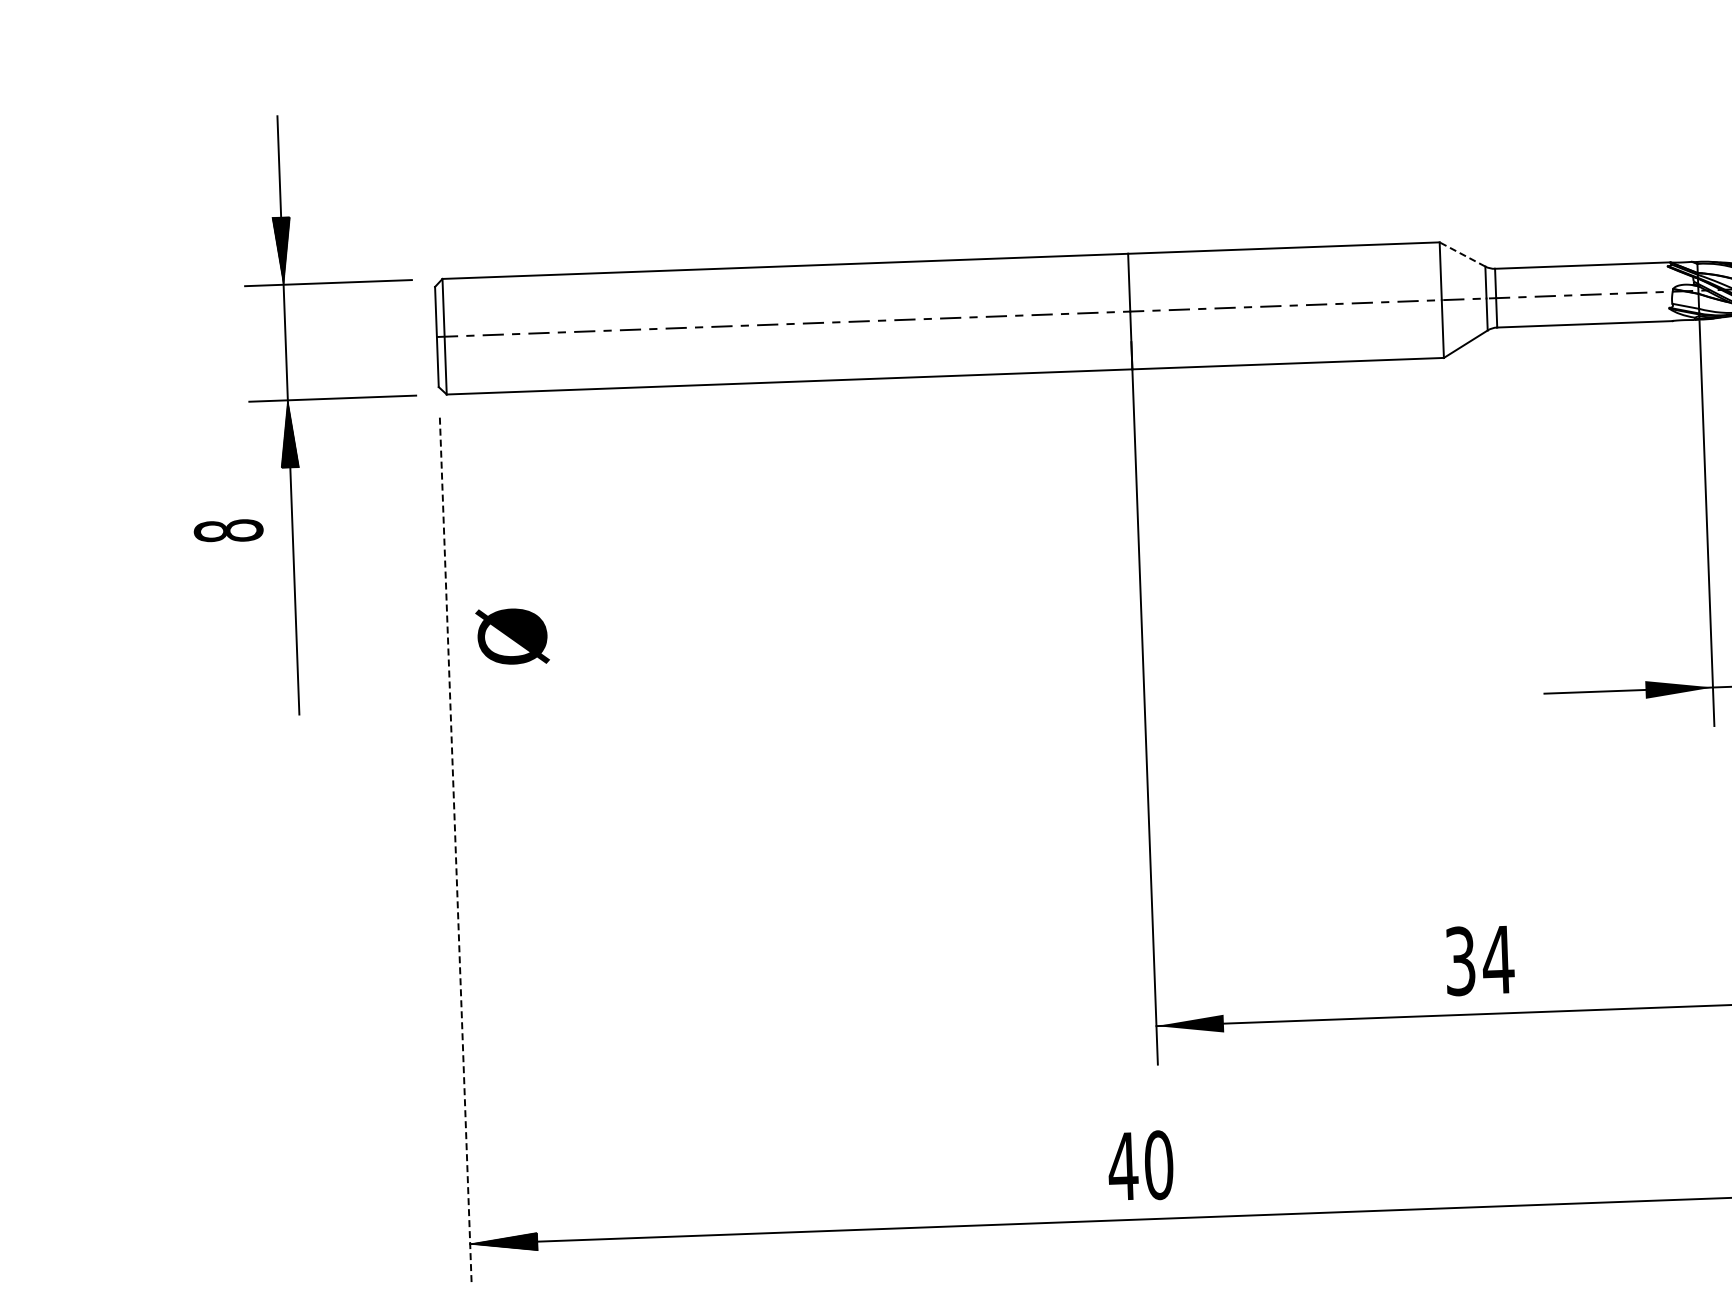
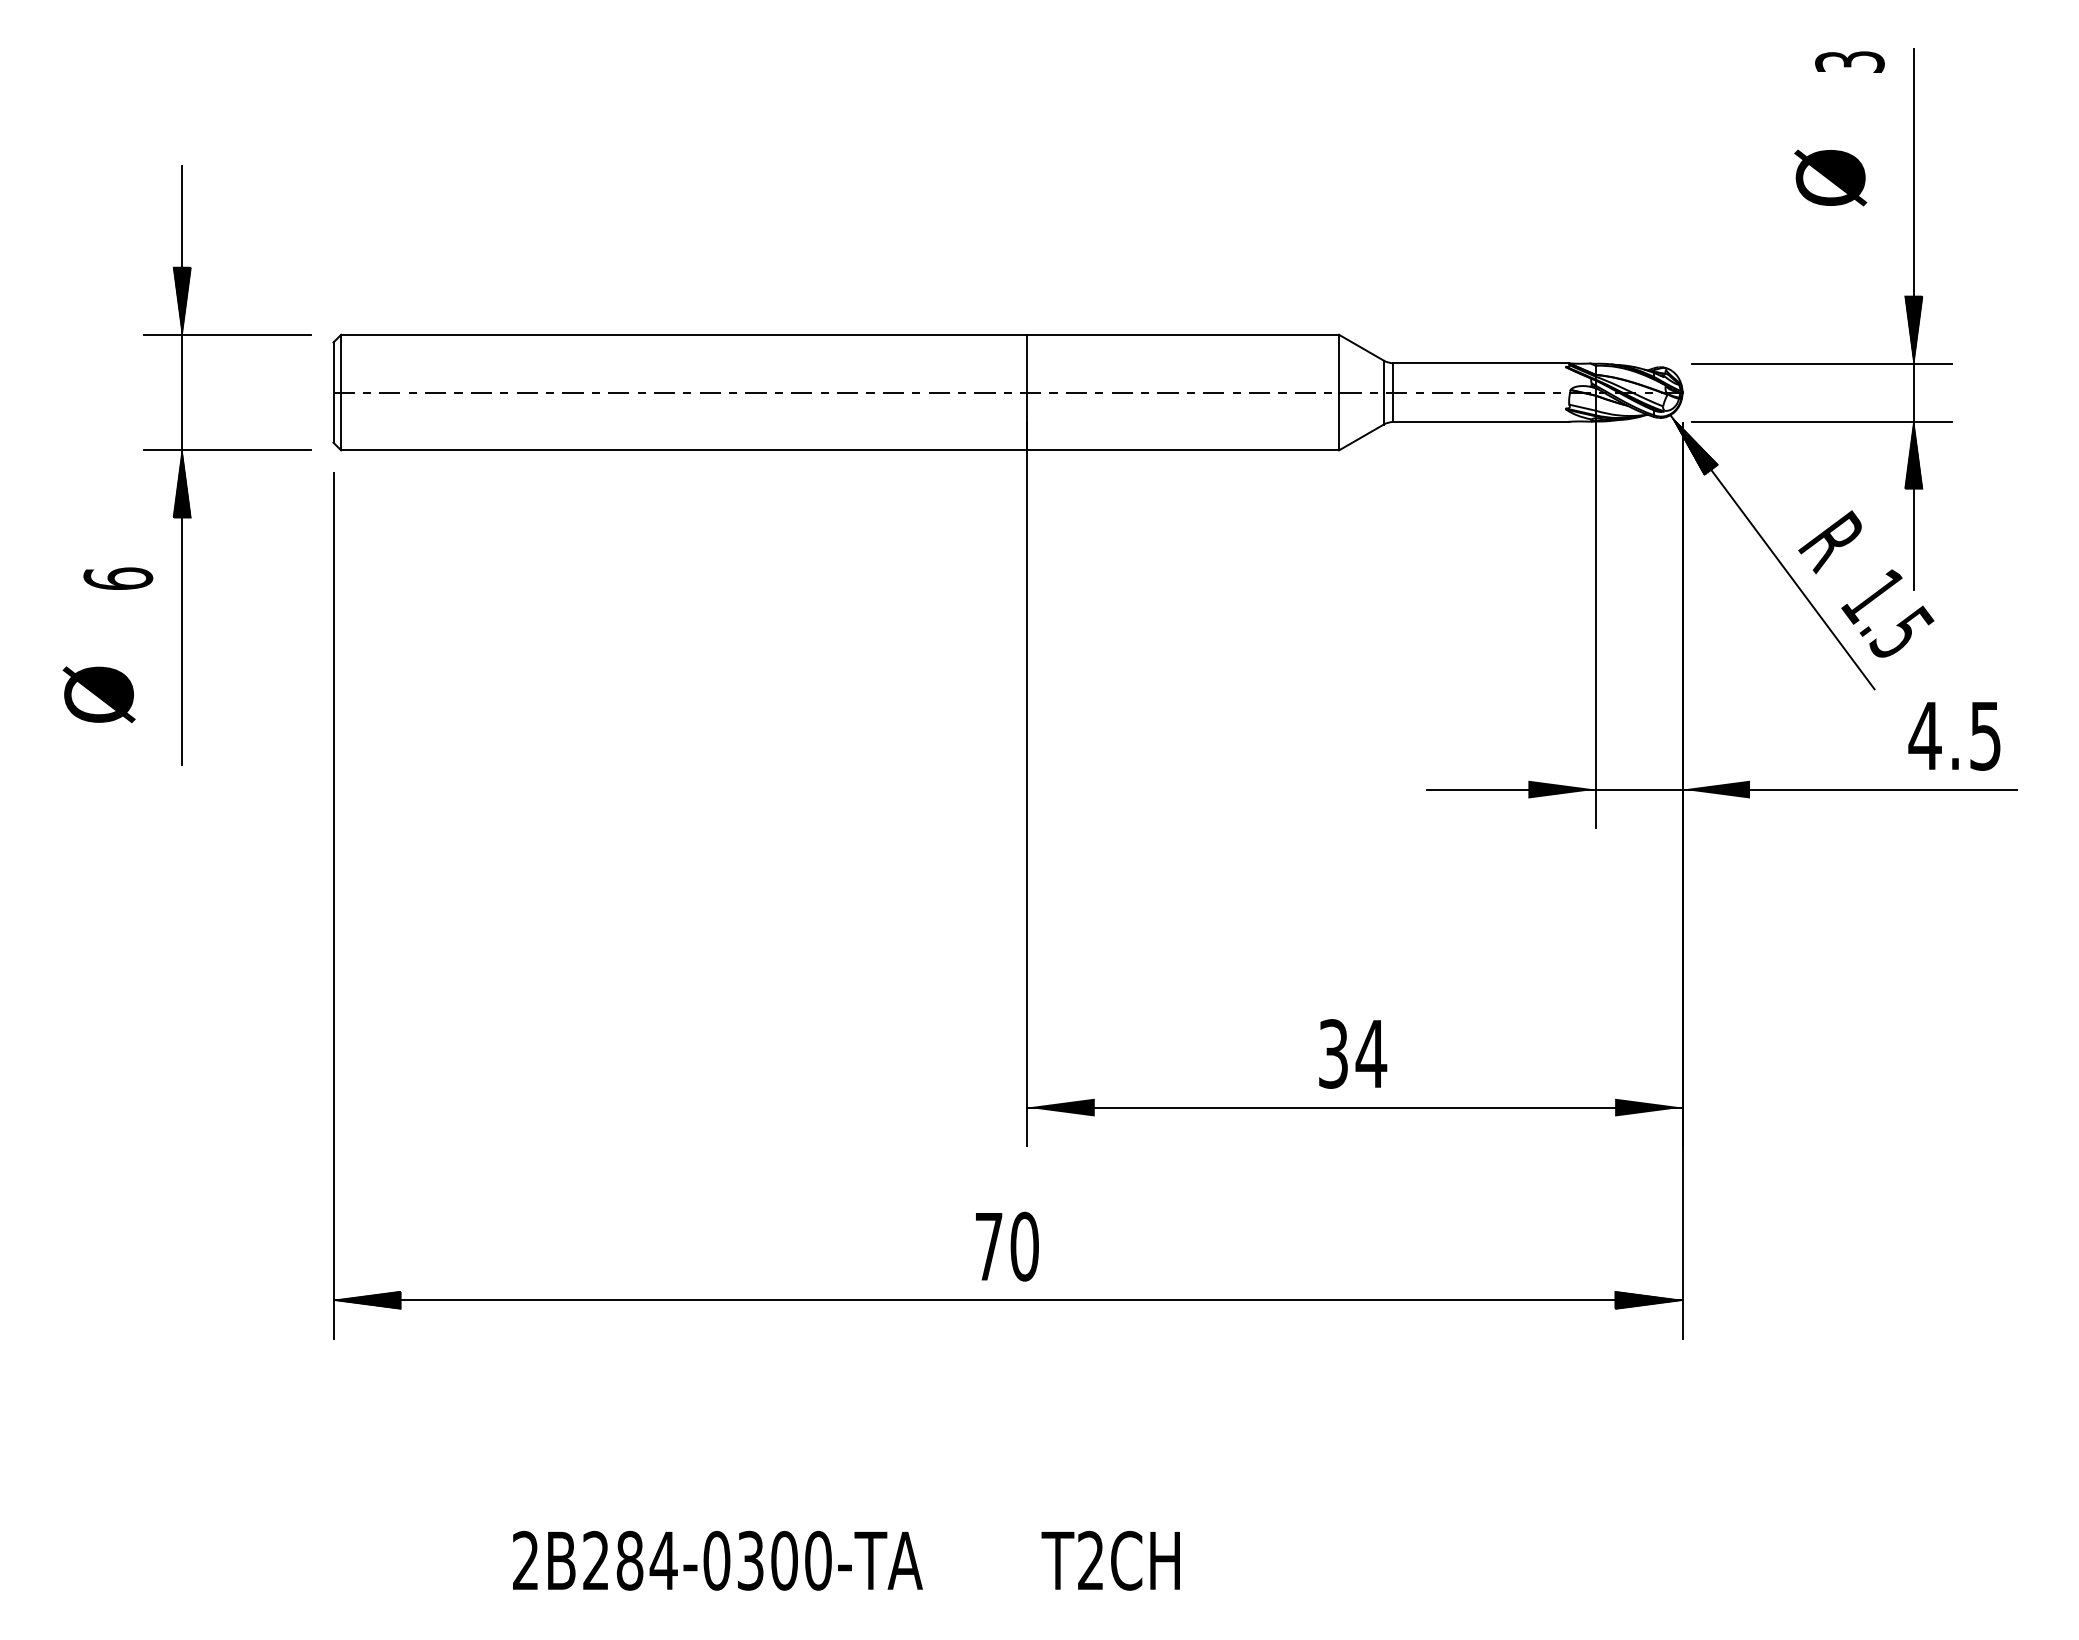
line: (1462, 254) -> (1361, 347), dashed -> solid
text: (228, 530) -> (118, 578), 8 -> 6
text: (511, 636) -> (98, 694), moved
line: (455, 850) -> (333, 906), dashed -> solid
text: (1122, 1166) -> (988, 1246), 40 -> 70

